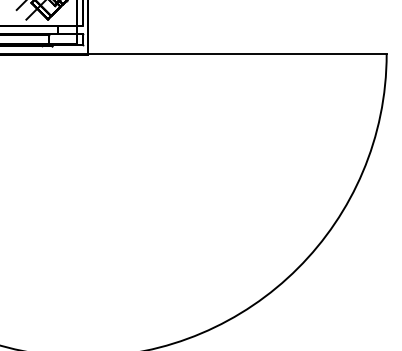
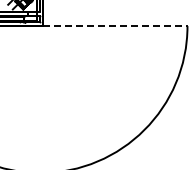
line: (238, 54) -> (115, 26), solid -> dashed

